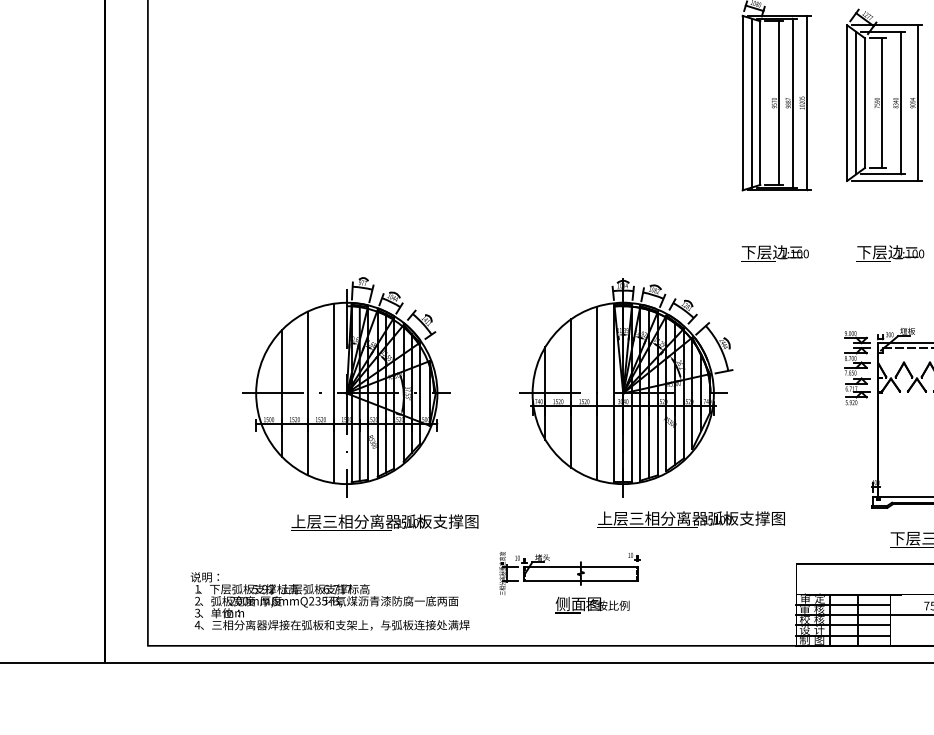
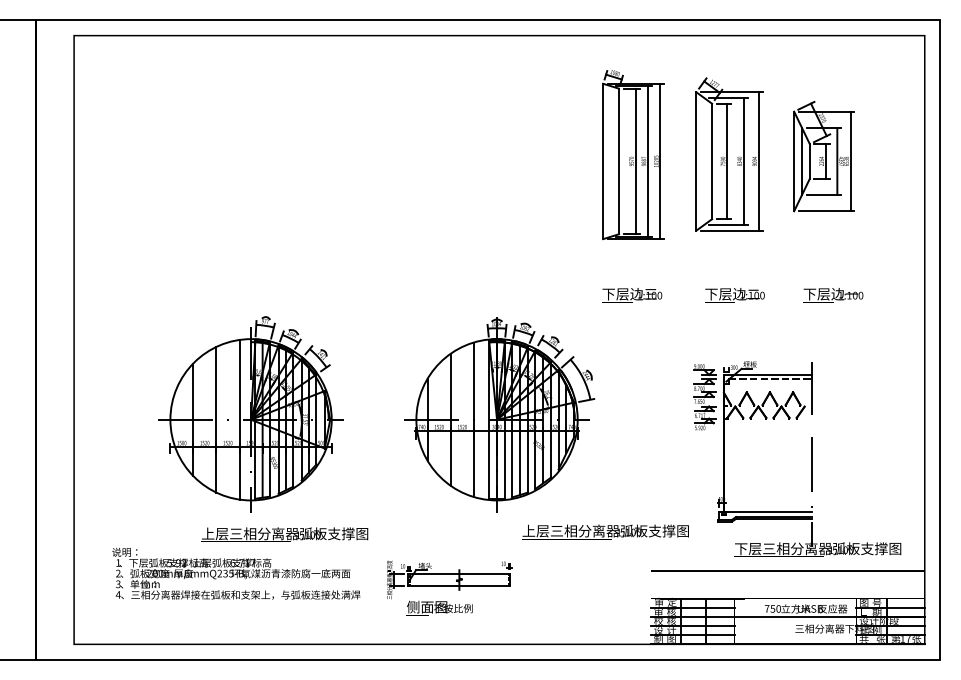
line: (751, 103) -> (611, 161), removed
line: (856, 103) -> (704, 161), removed
text: (691, 519) -> (605, 531), moved
text: (330, 601) -> (236, 573), moved
text: (592, 604) -> (439, 607), moved

